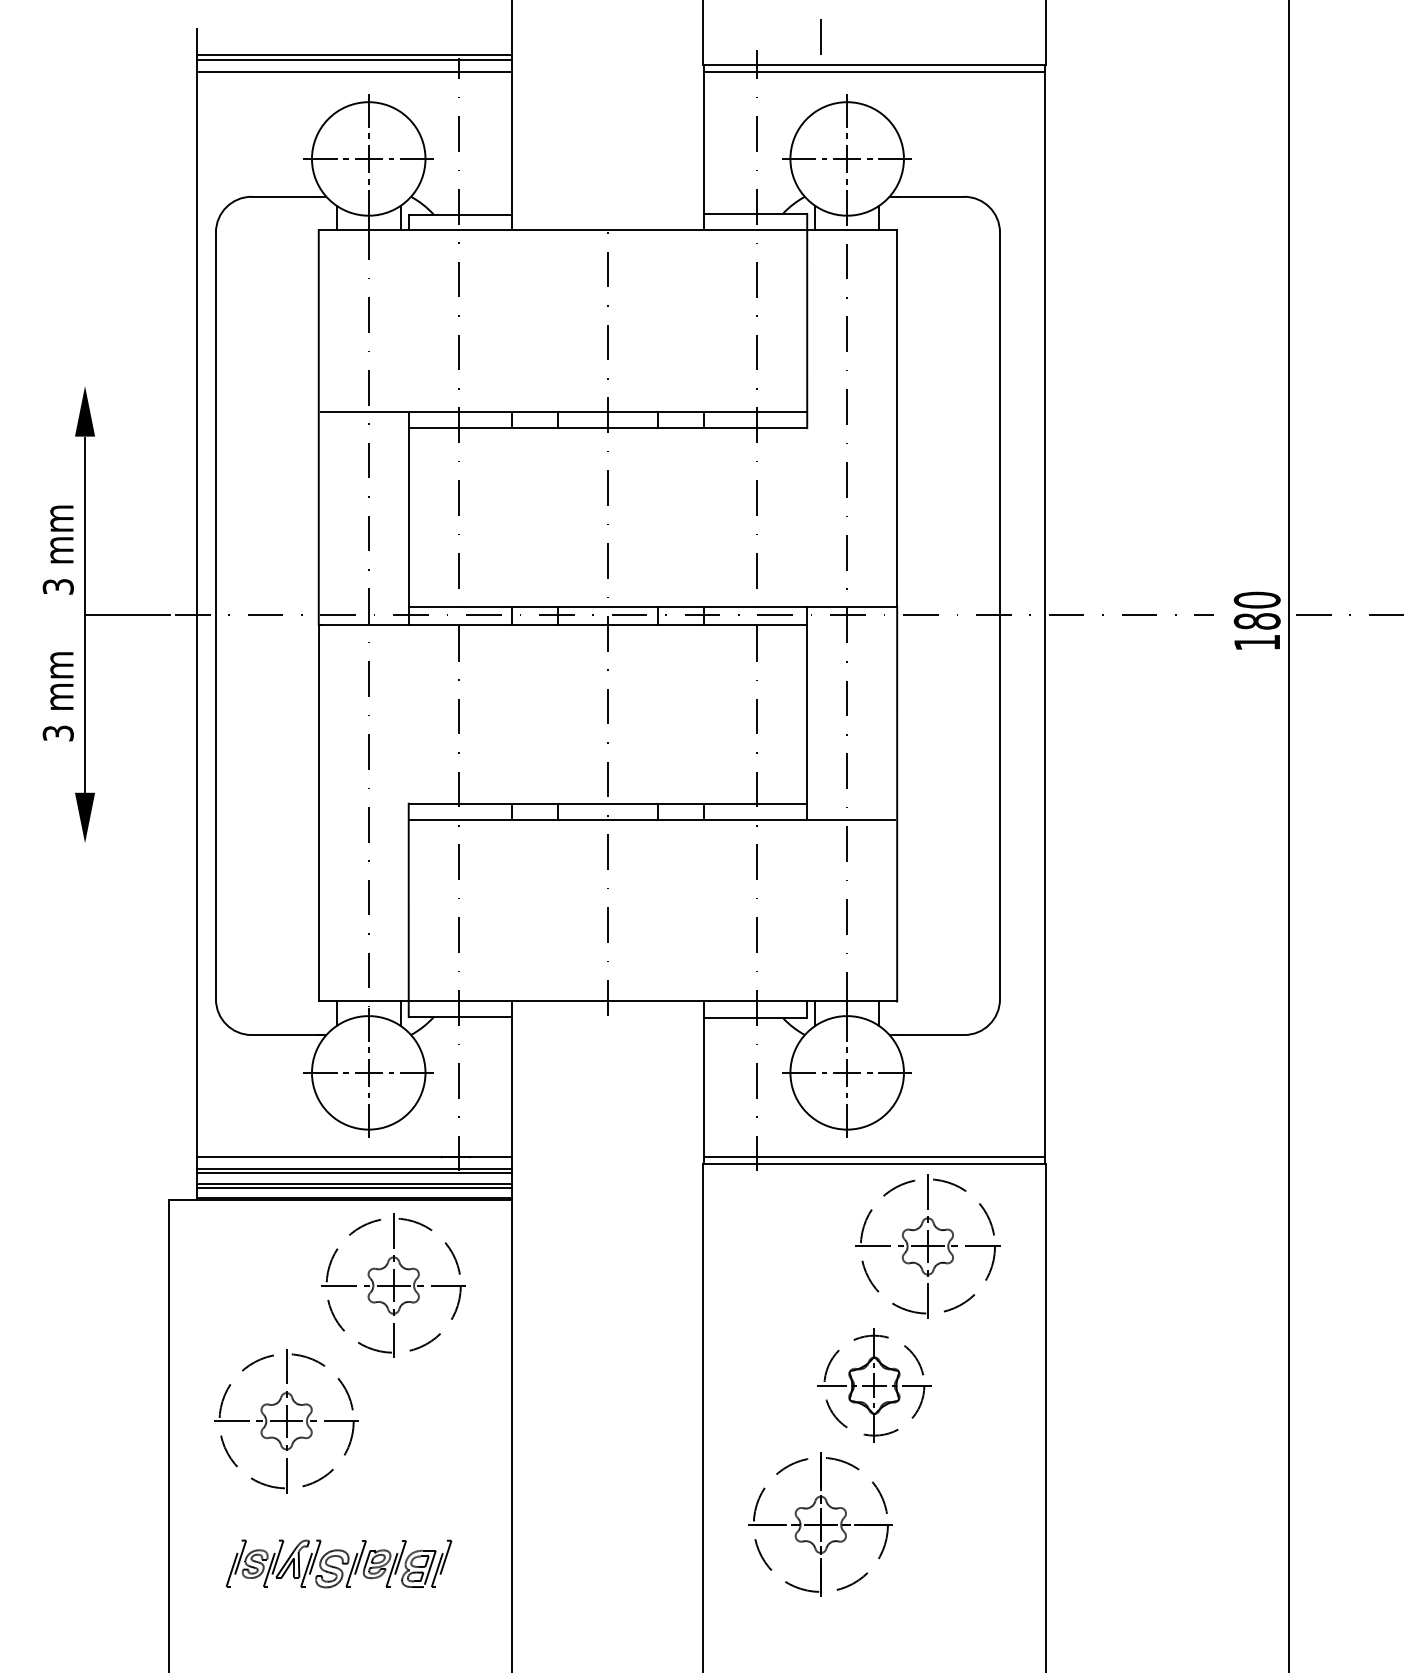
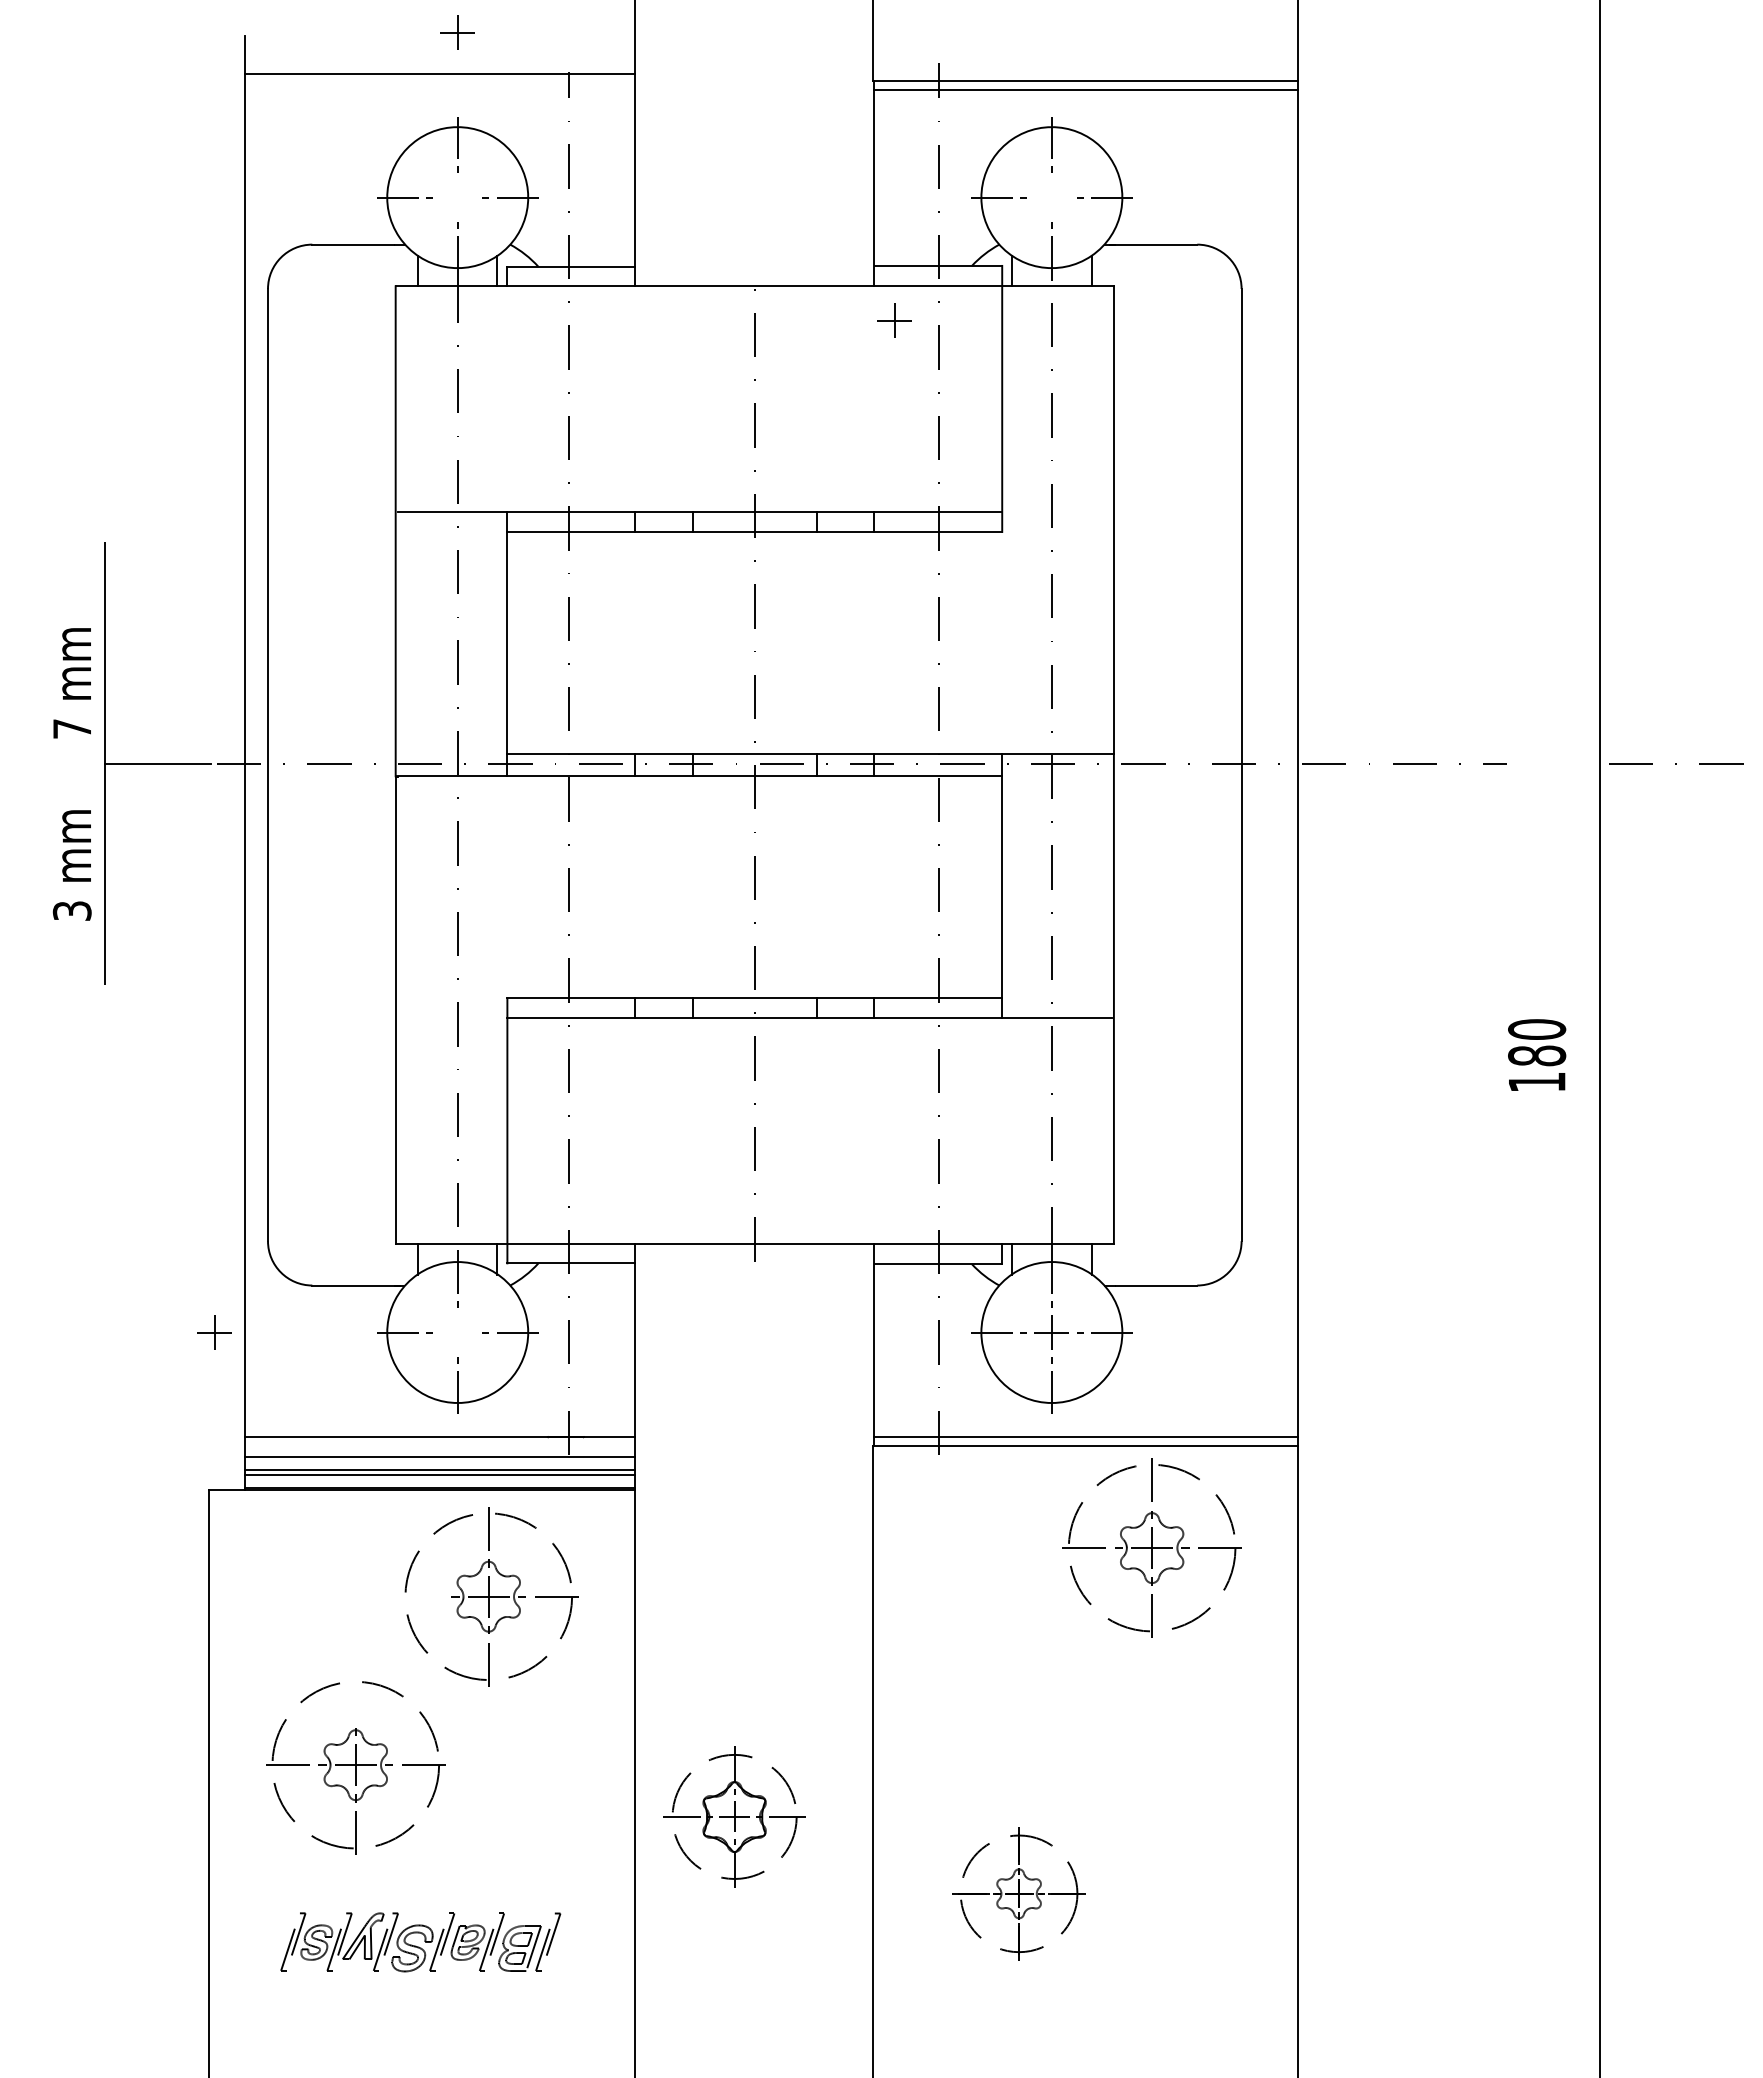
line: (821, 39) -> (1019, 49), removed
line: (354, 55) -> (439, 69), removed
line: (354, 71) -> (439, 89), removed
part: (368, 158) -> (457, 32), moved
part: (846, 158) -> (894, 320), moved
fill: (84, 410) -> (104, 510), removed
text: (57, 586) -> (71, 728), 3 -> 7
text: (1257, 620) -> (1537, 1054), moved
fill: (84, 817) -> (104, 1015), removed
part: (368, 1072) -> (214, 1332), moved
line: (354, 1169) -> (439, 1452), removed
line: (336, 1285) -> (417, 1596), removed
line: (286, 1364) -> (355, 1694), removed
part: (874, 1385) -> (734, 1816), moved
part: (820, 1524) -> (1018, 1893), size x0.7

